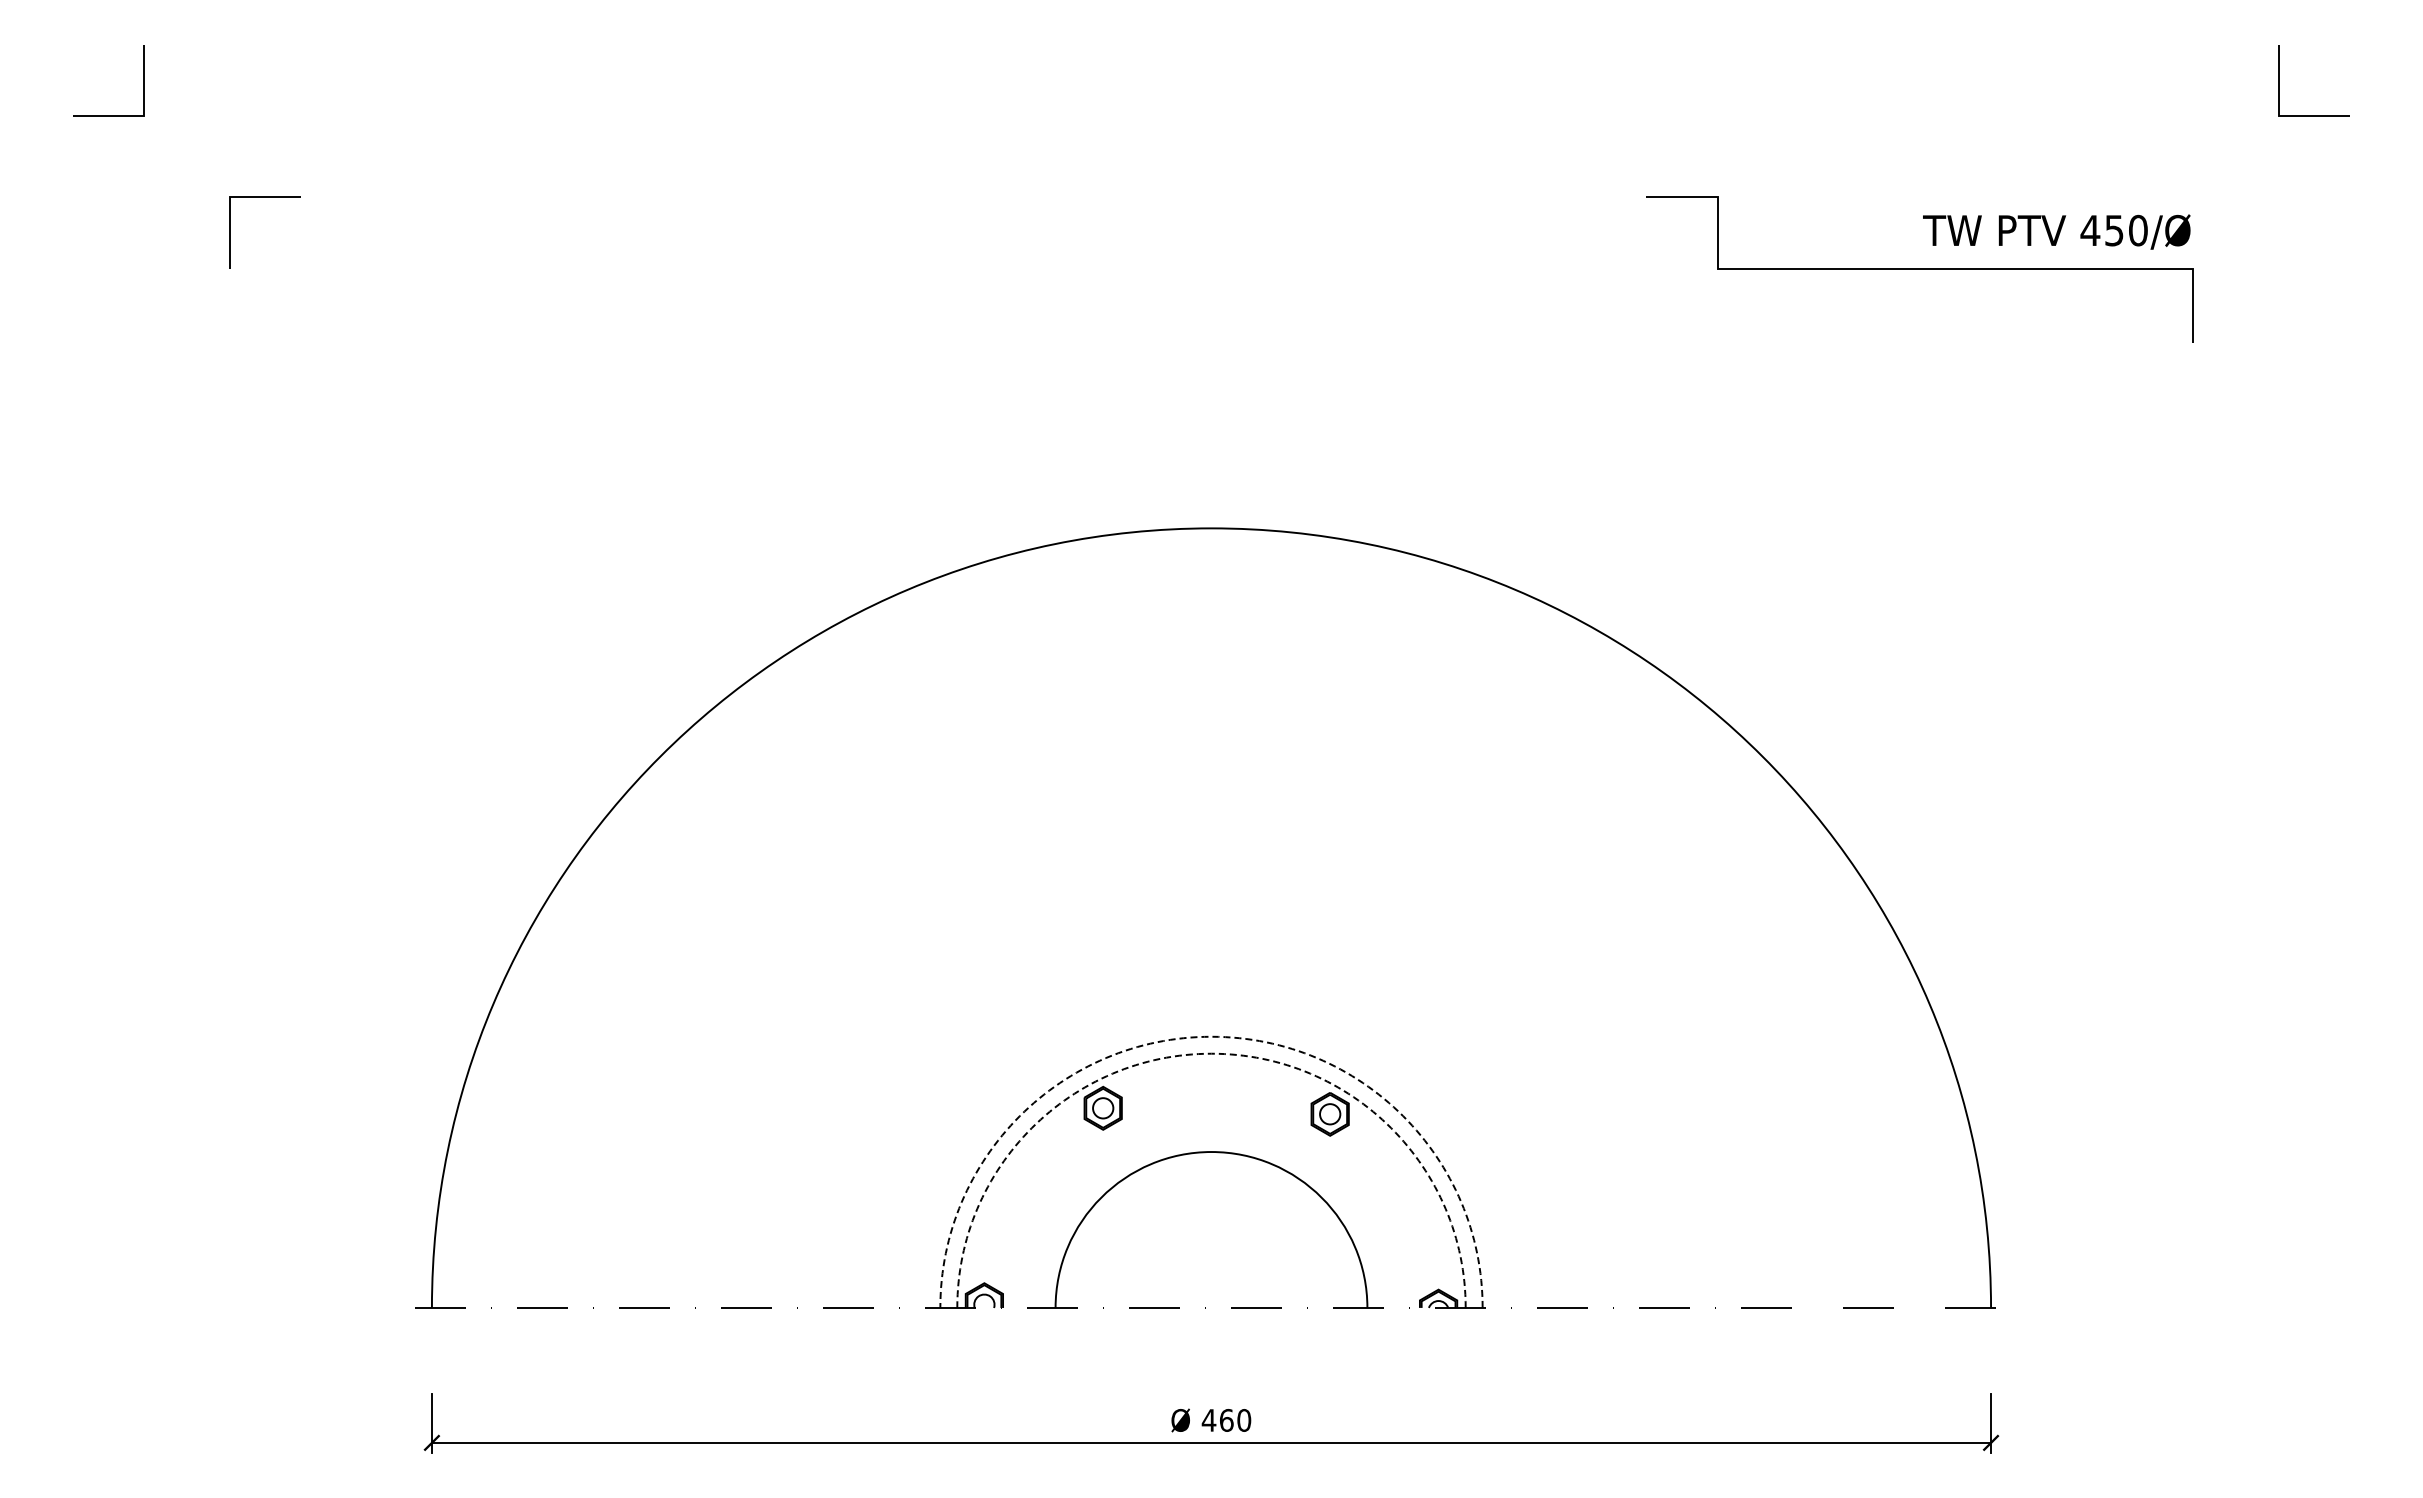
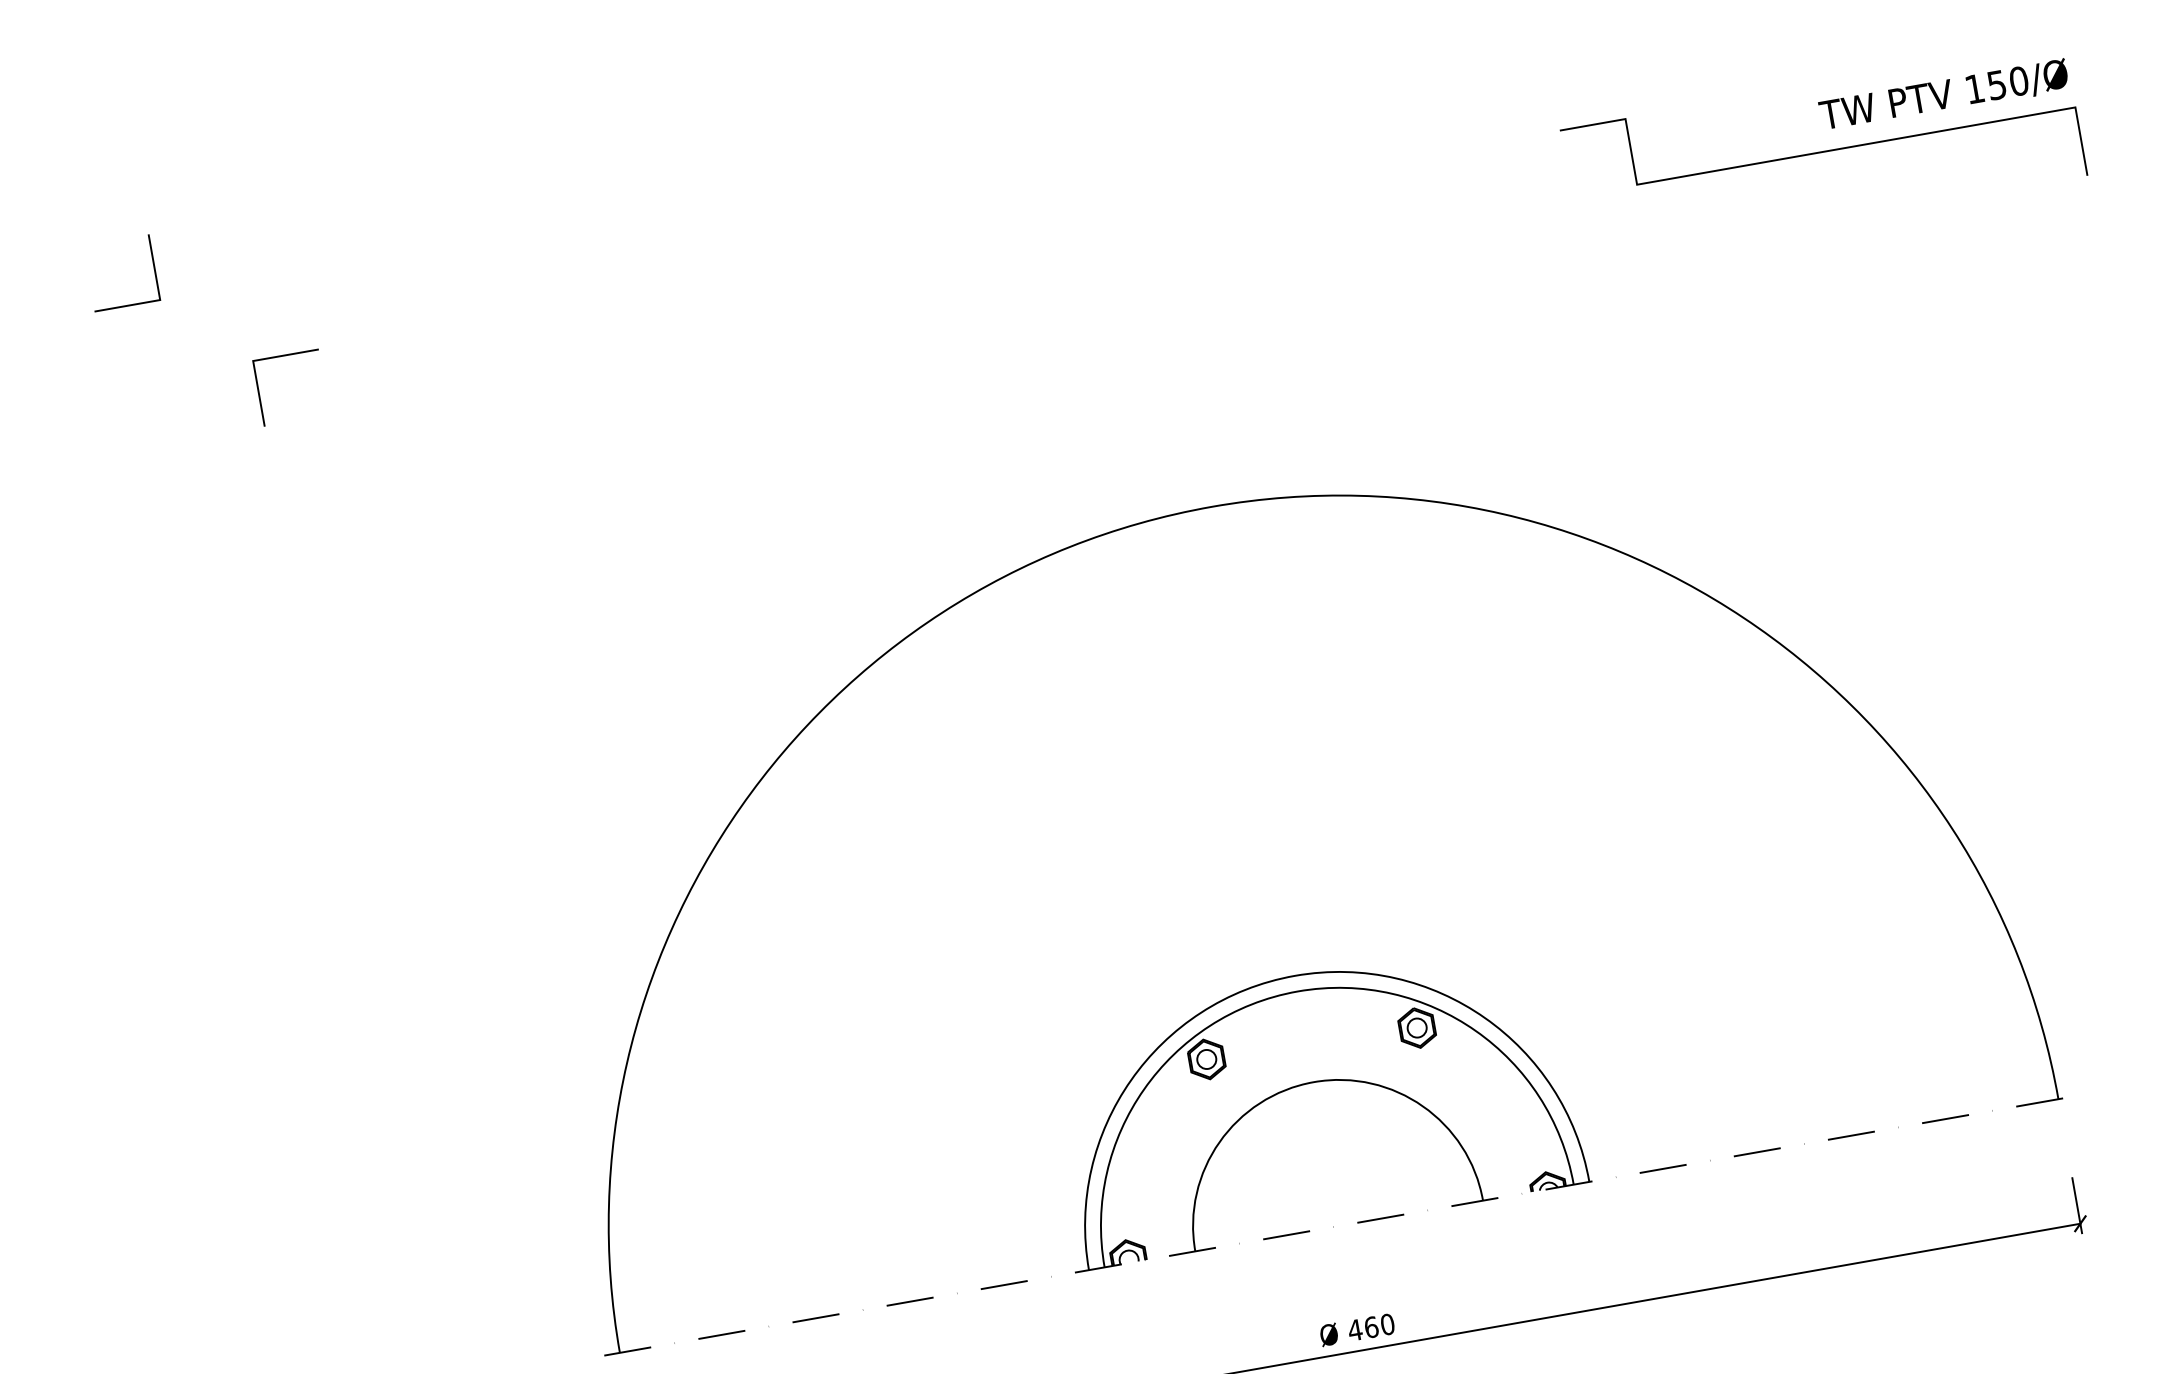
text: (2090, 230) -> (1974, 88), 450/Ø -> 150/Ø
arc: (1211, 1036) -> (1295, 975), dashed -> solid
arc: (1211, 1053) -> (1297, 991), dashed -> solid

